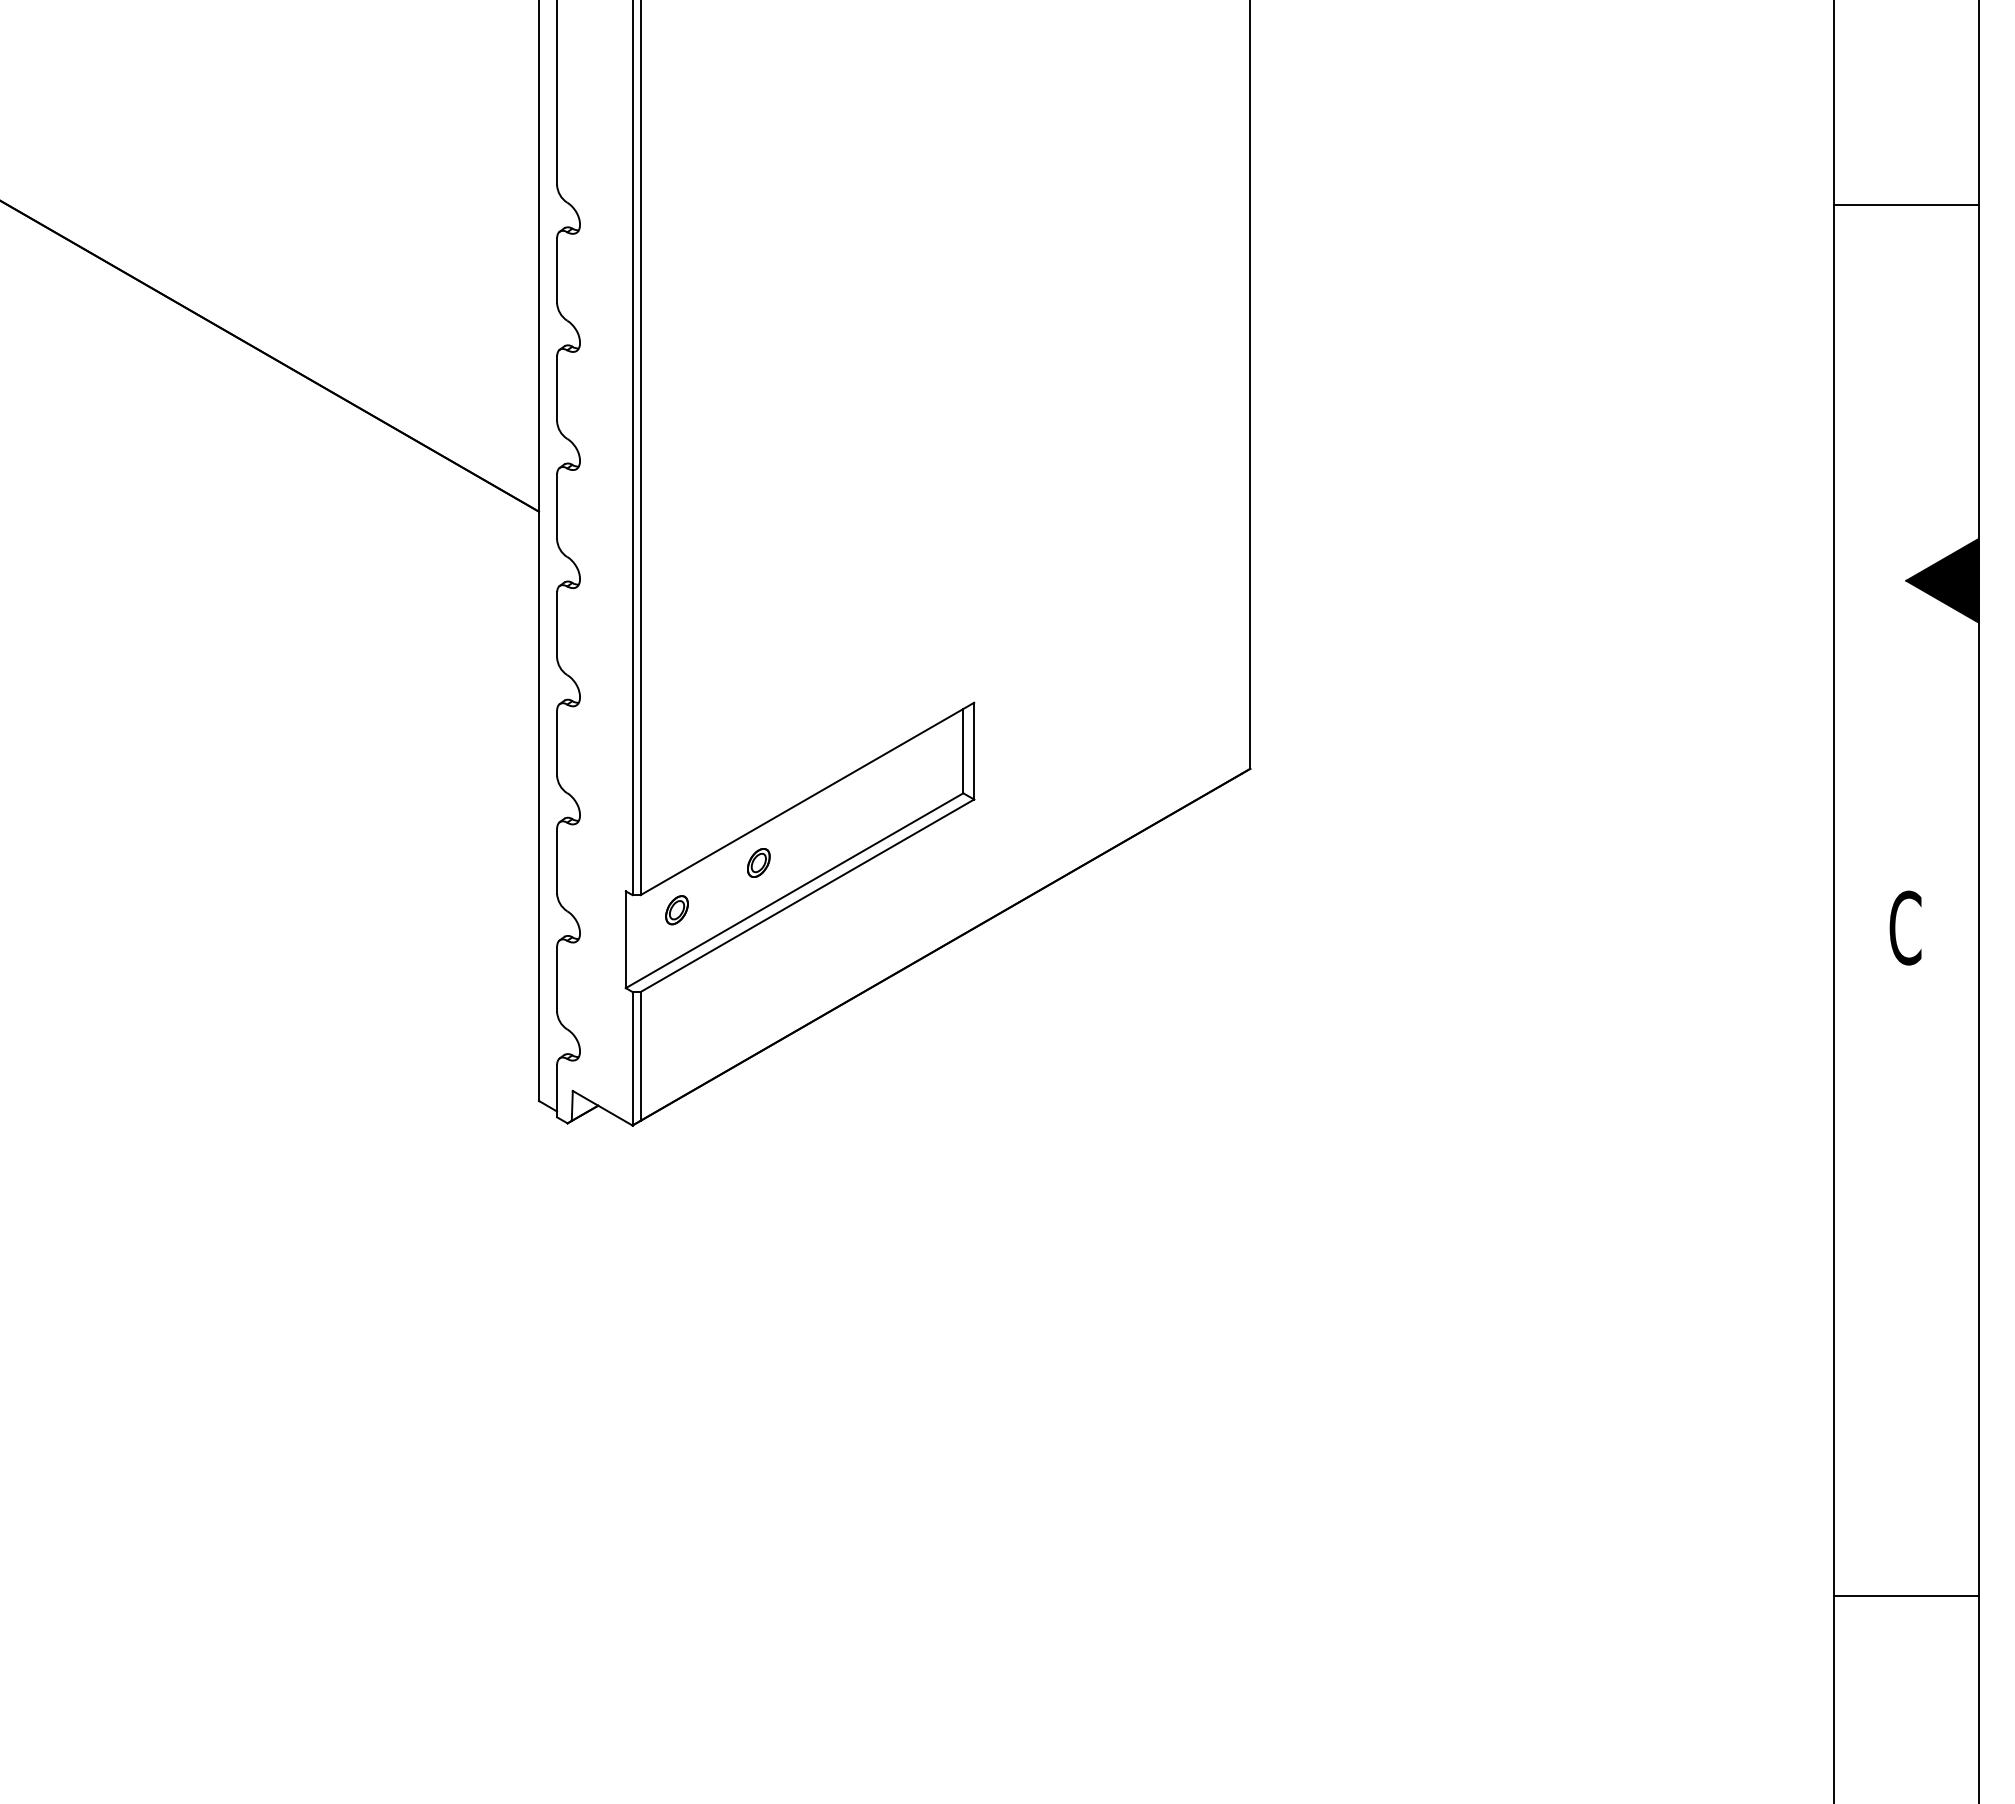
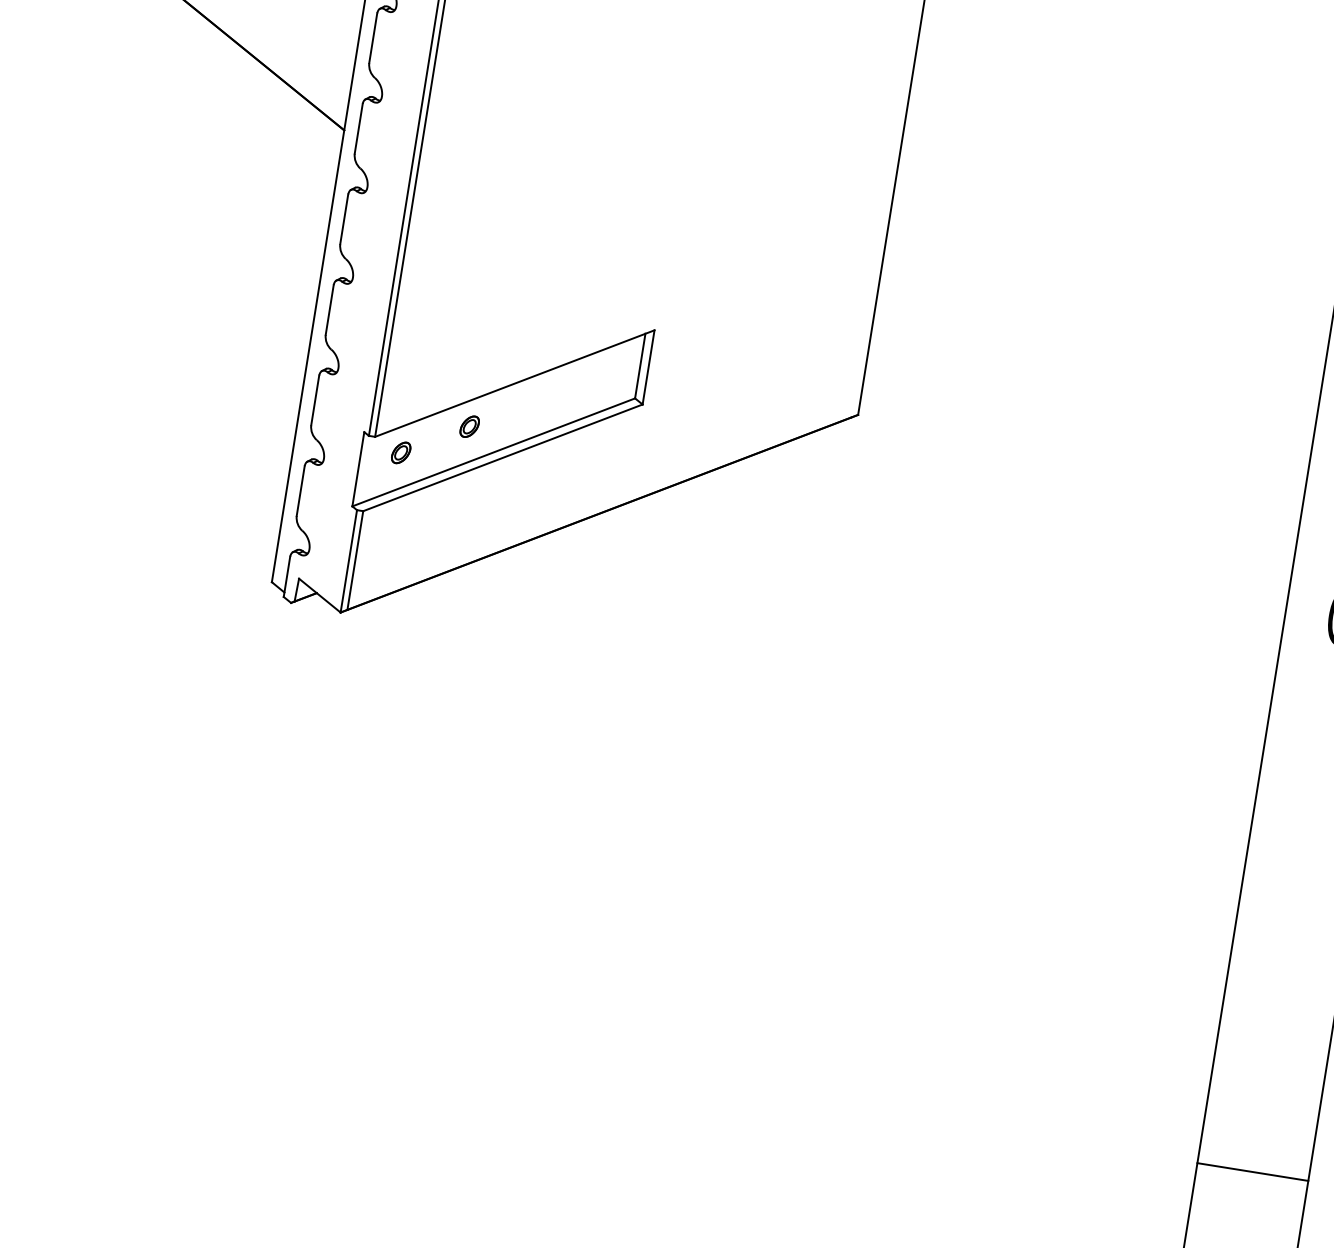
line: (1906, 1596) -> (1252, 1172), moved

